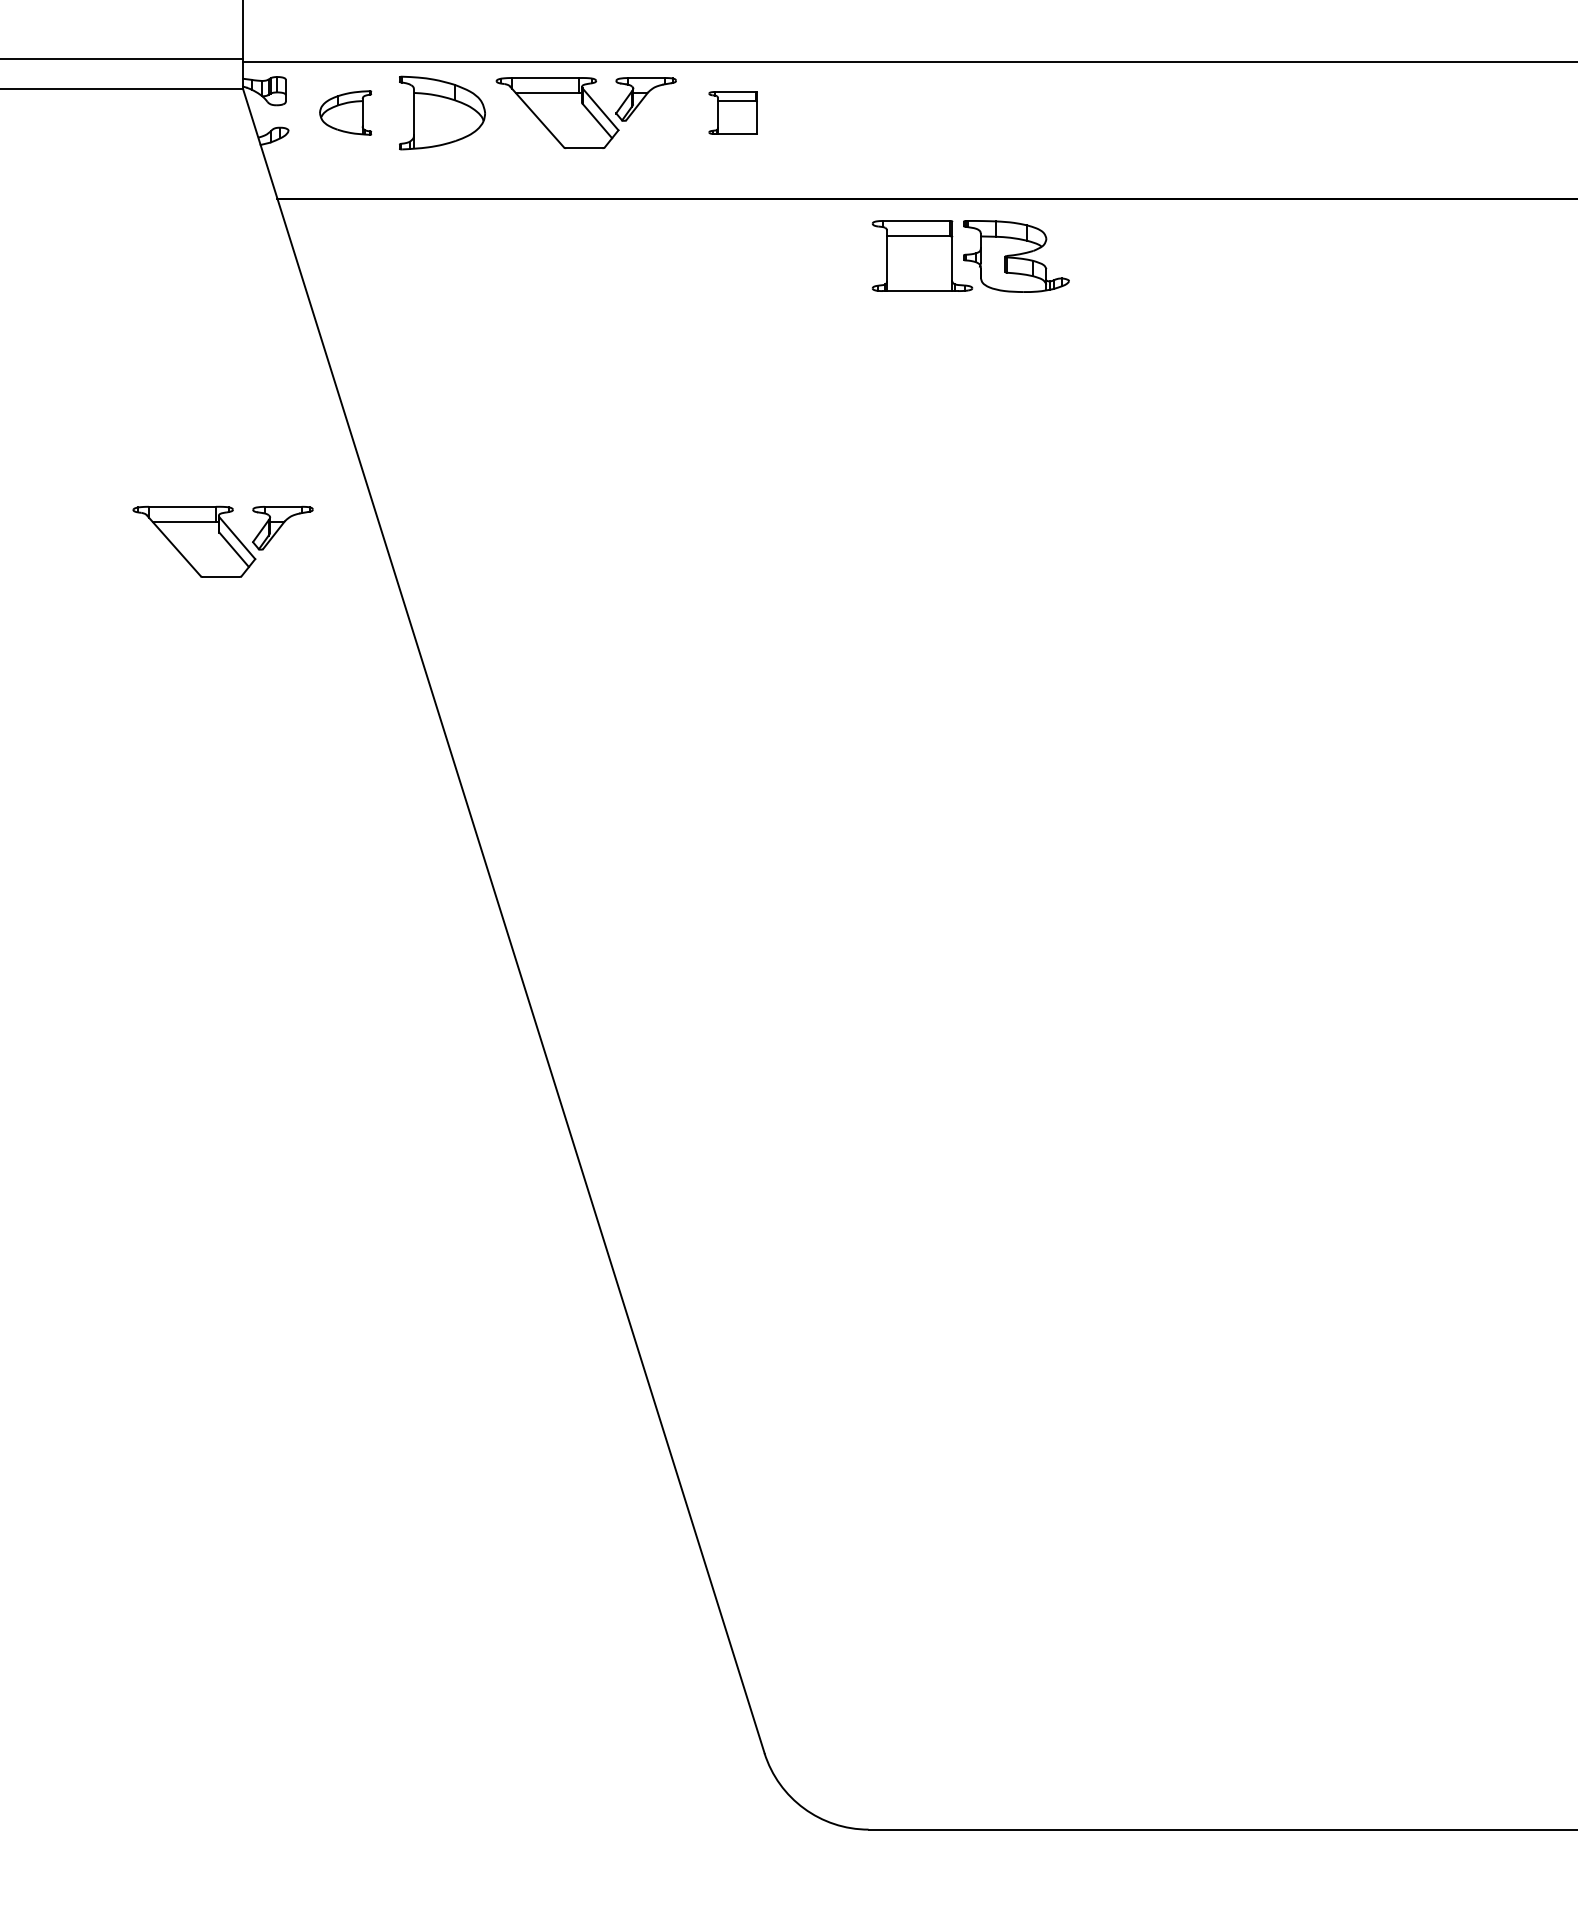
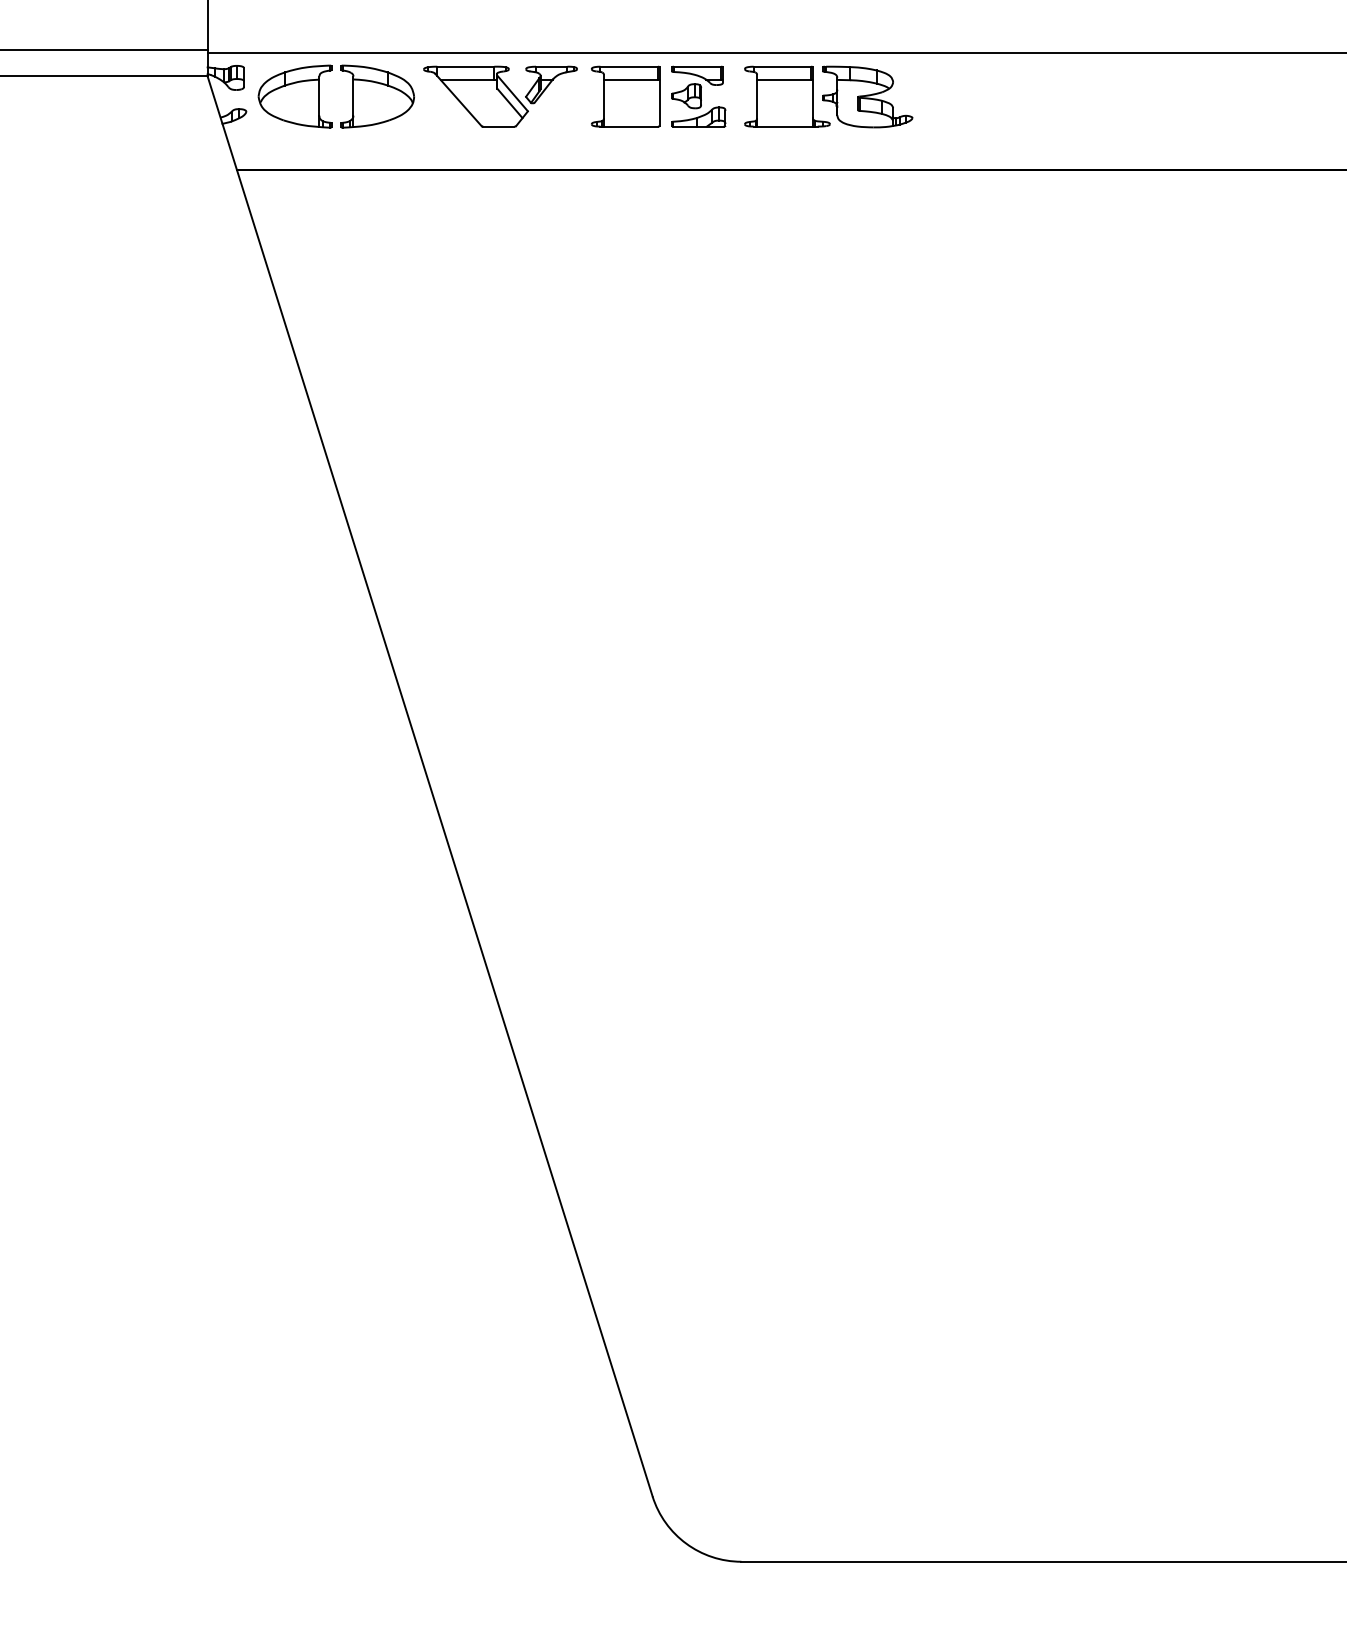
part: (344, 112) -> (294, 96), size x1.67
part: (732, 112) -> (625, 96), size x1.67
part: (818, 112) -> (698, 96), added
part: (970, 255) -> (828, 96), moved
part: (223, 541) -> (190, 462), removed

